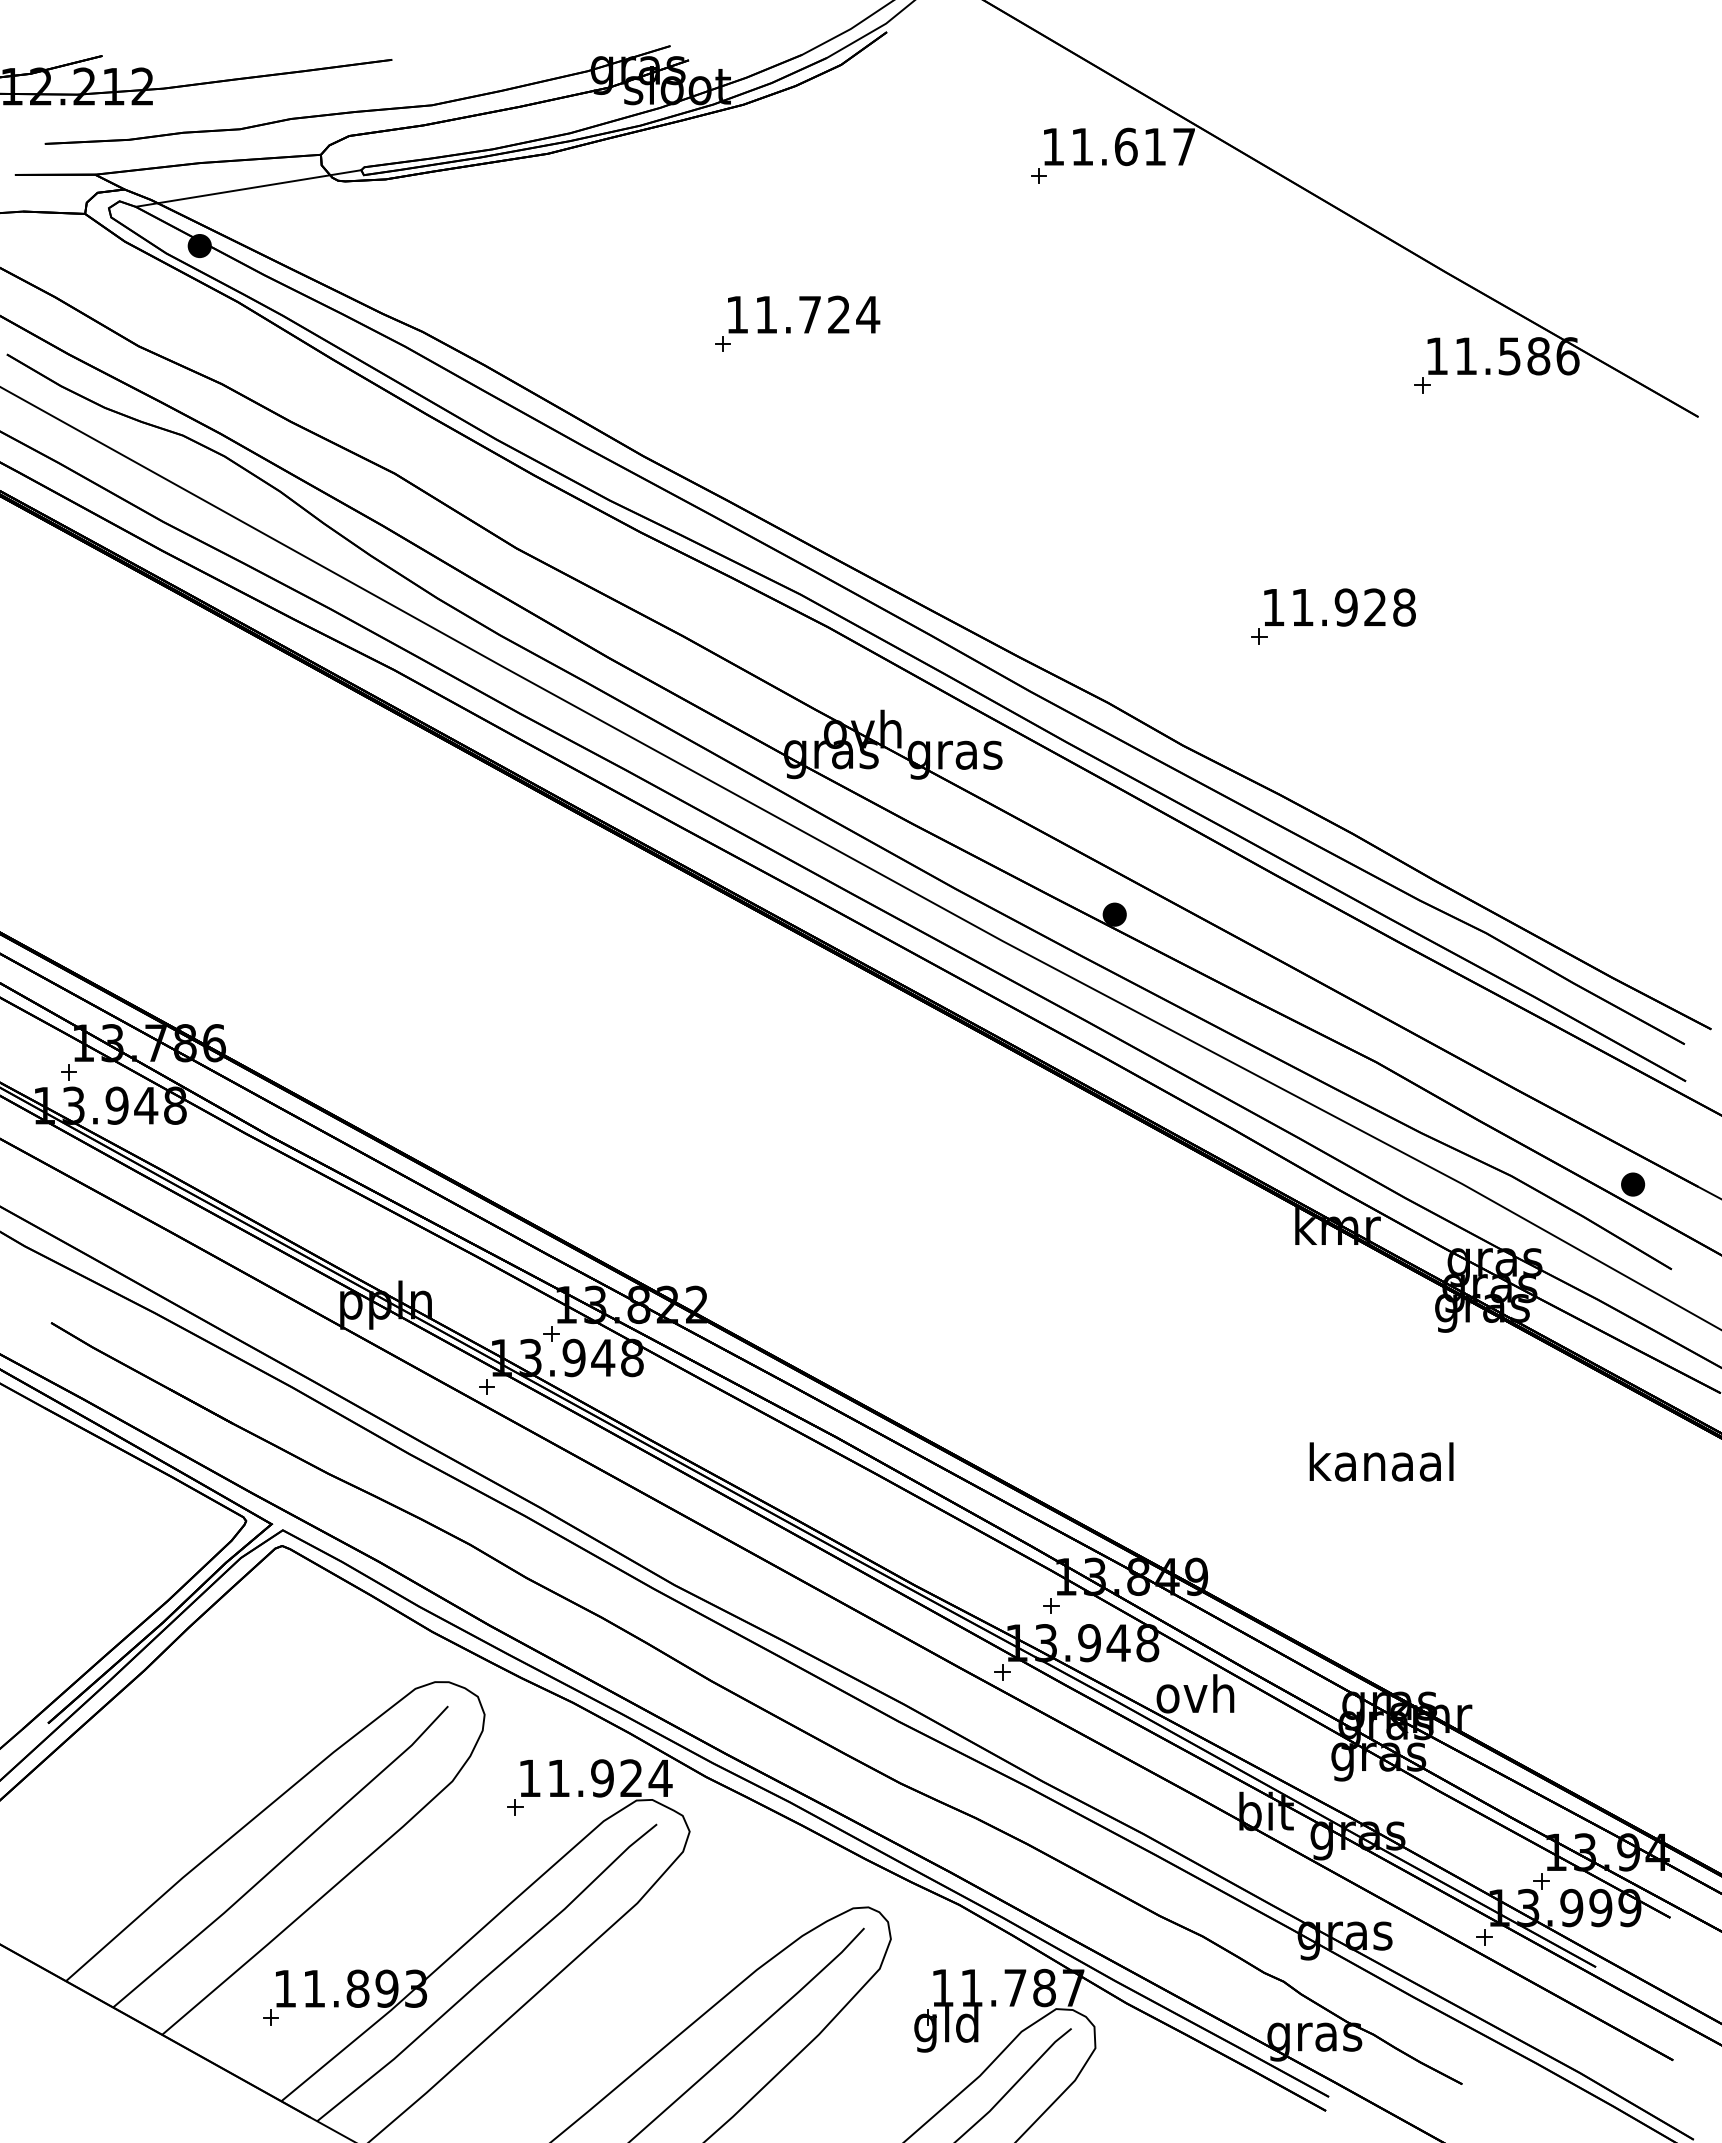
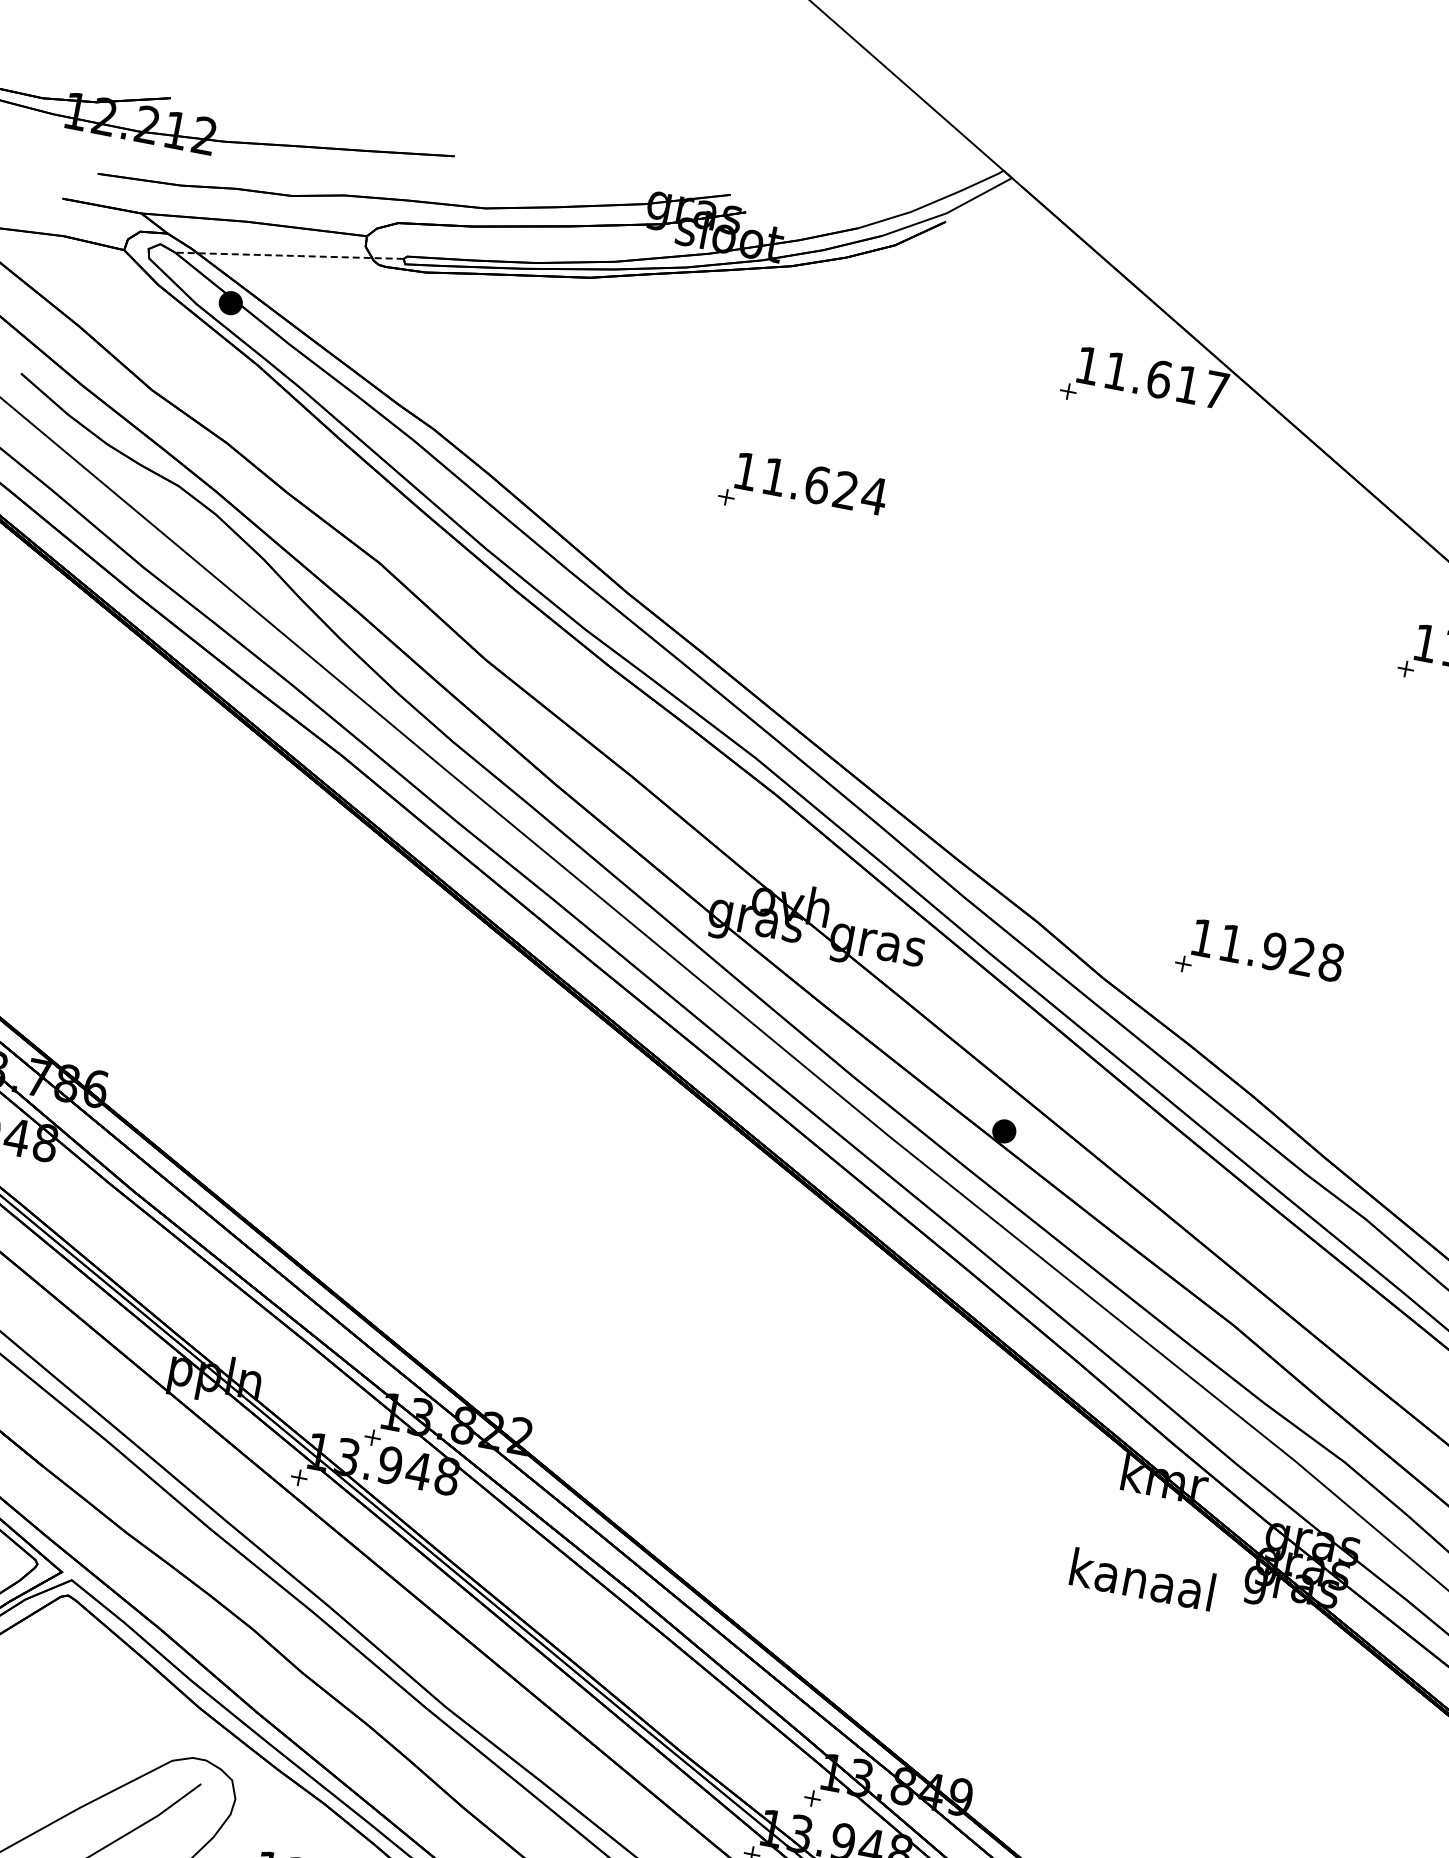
line: (248, 188) -> (289, 255), solid -> dashed
text: (809, 314) -> (816, 484), 11.724 -> 11.624
part: (1337, 621) -> (1263, 963), moved
text: (1381, 1461) -> (1142, 1579), moved

